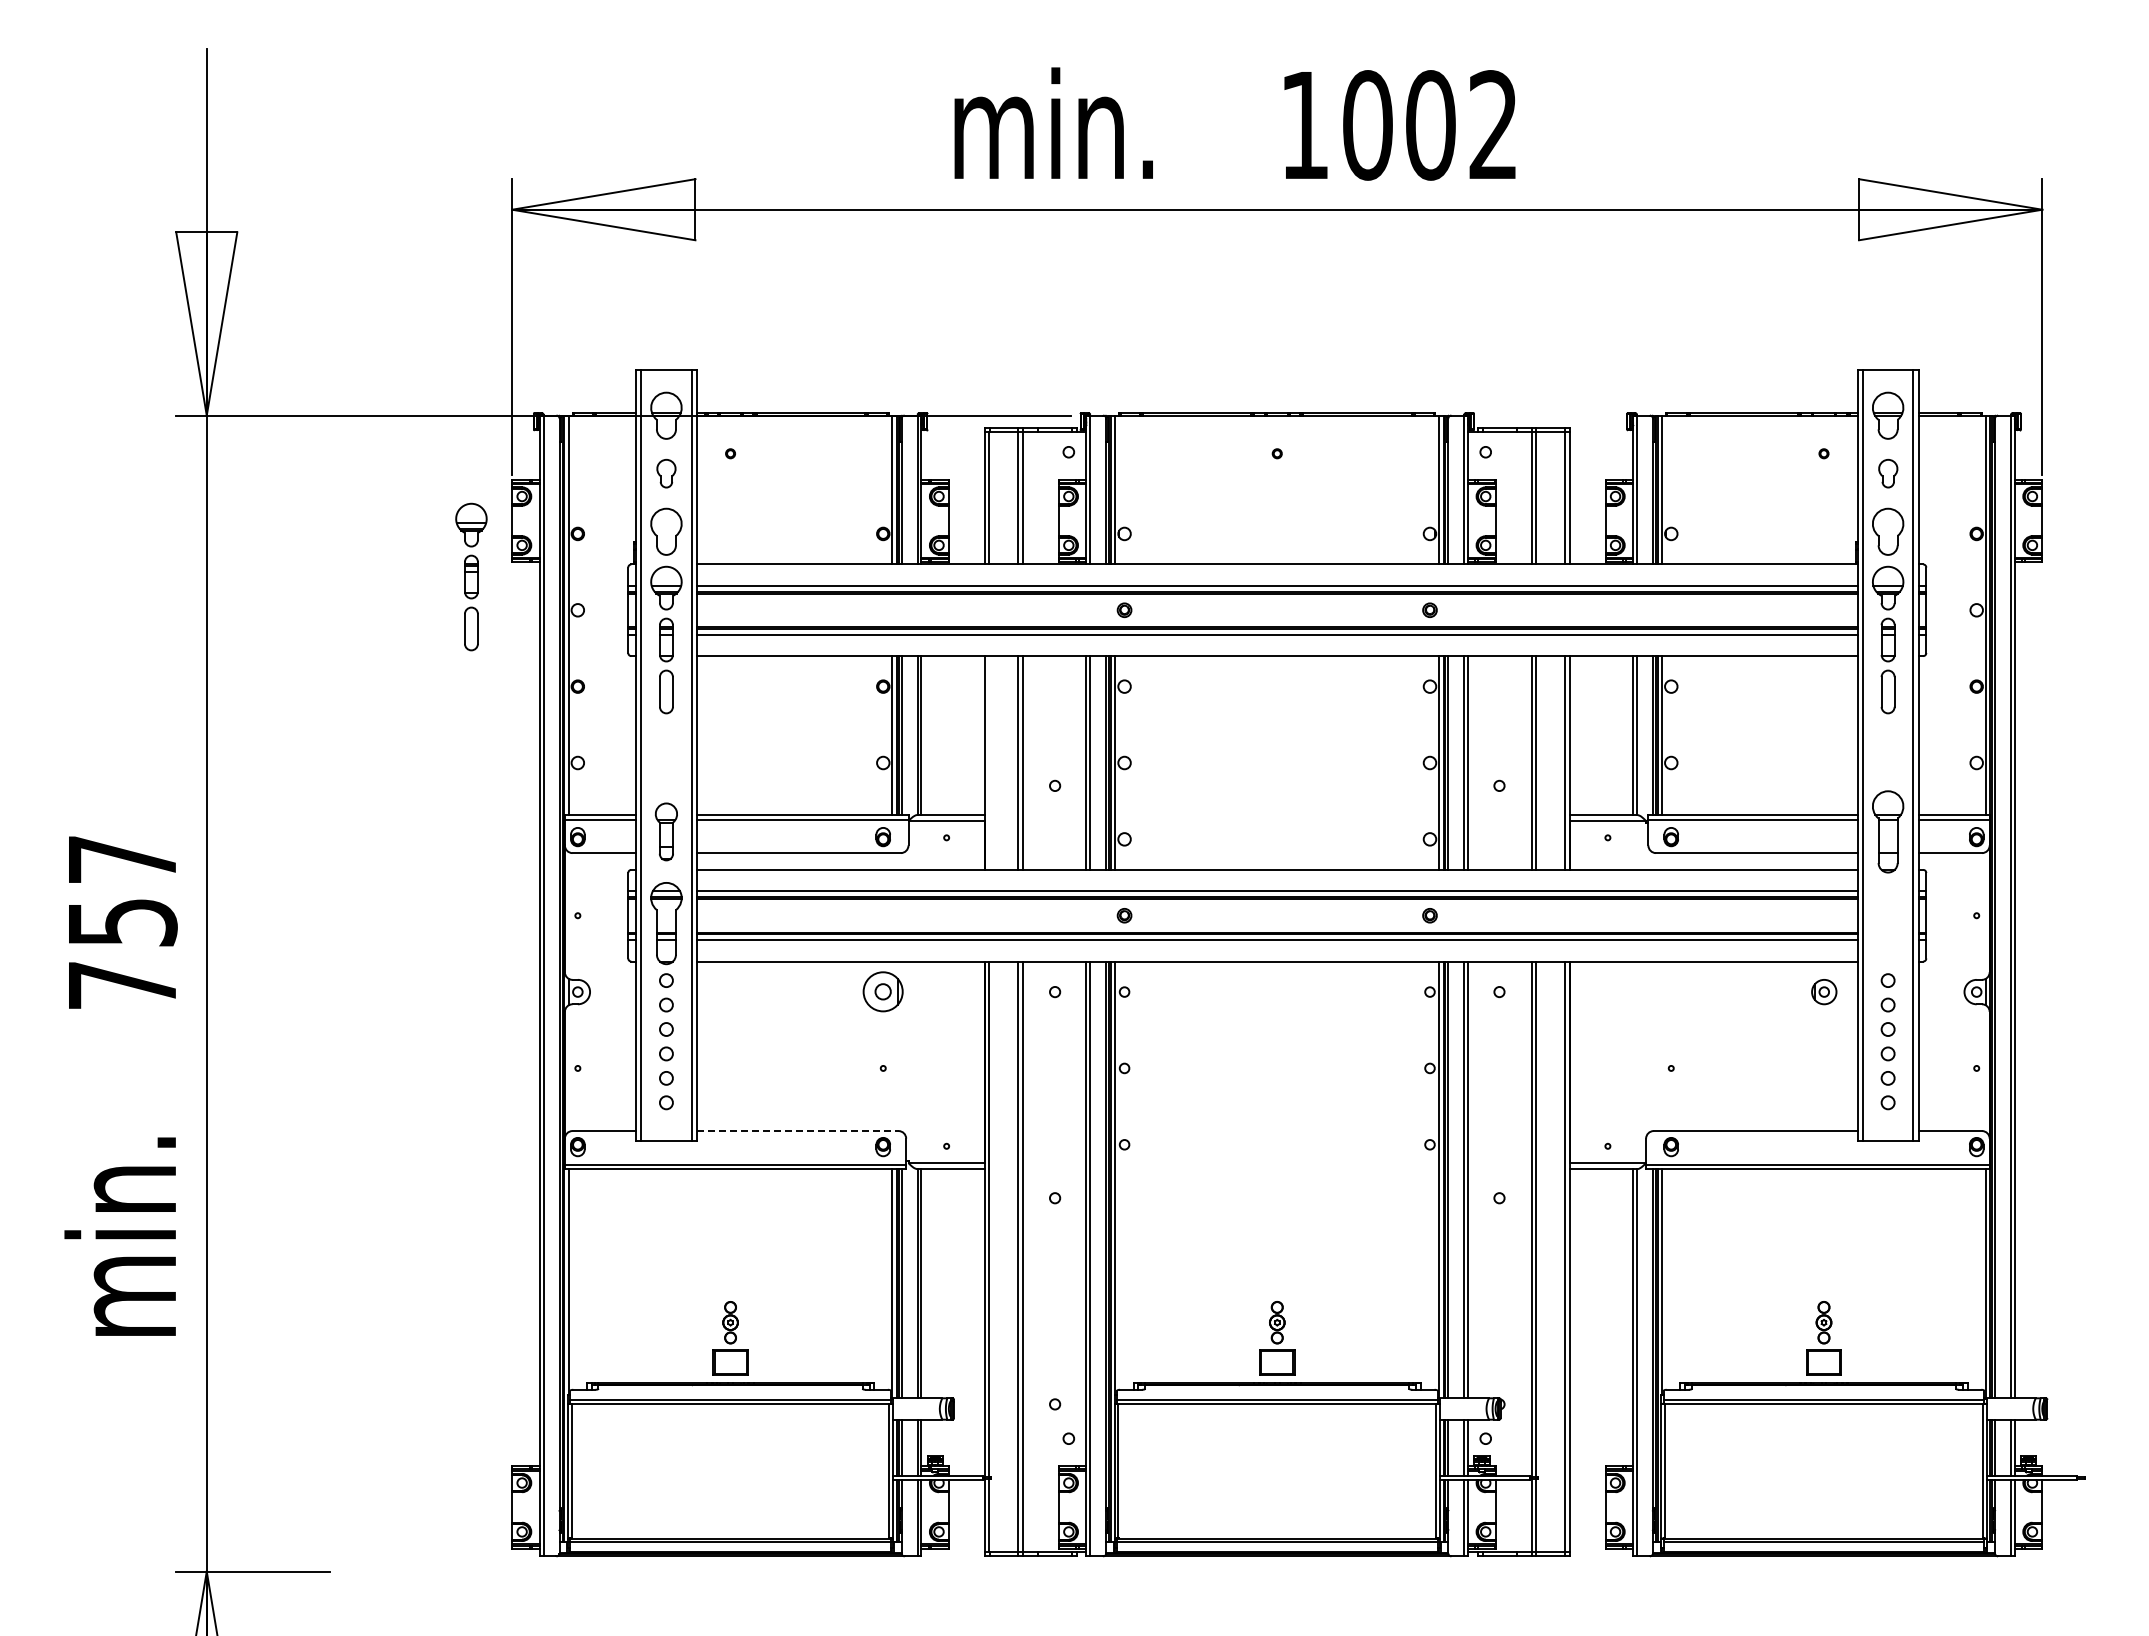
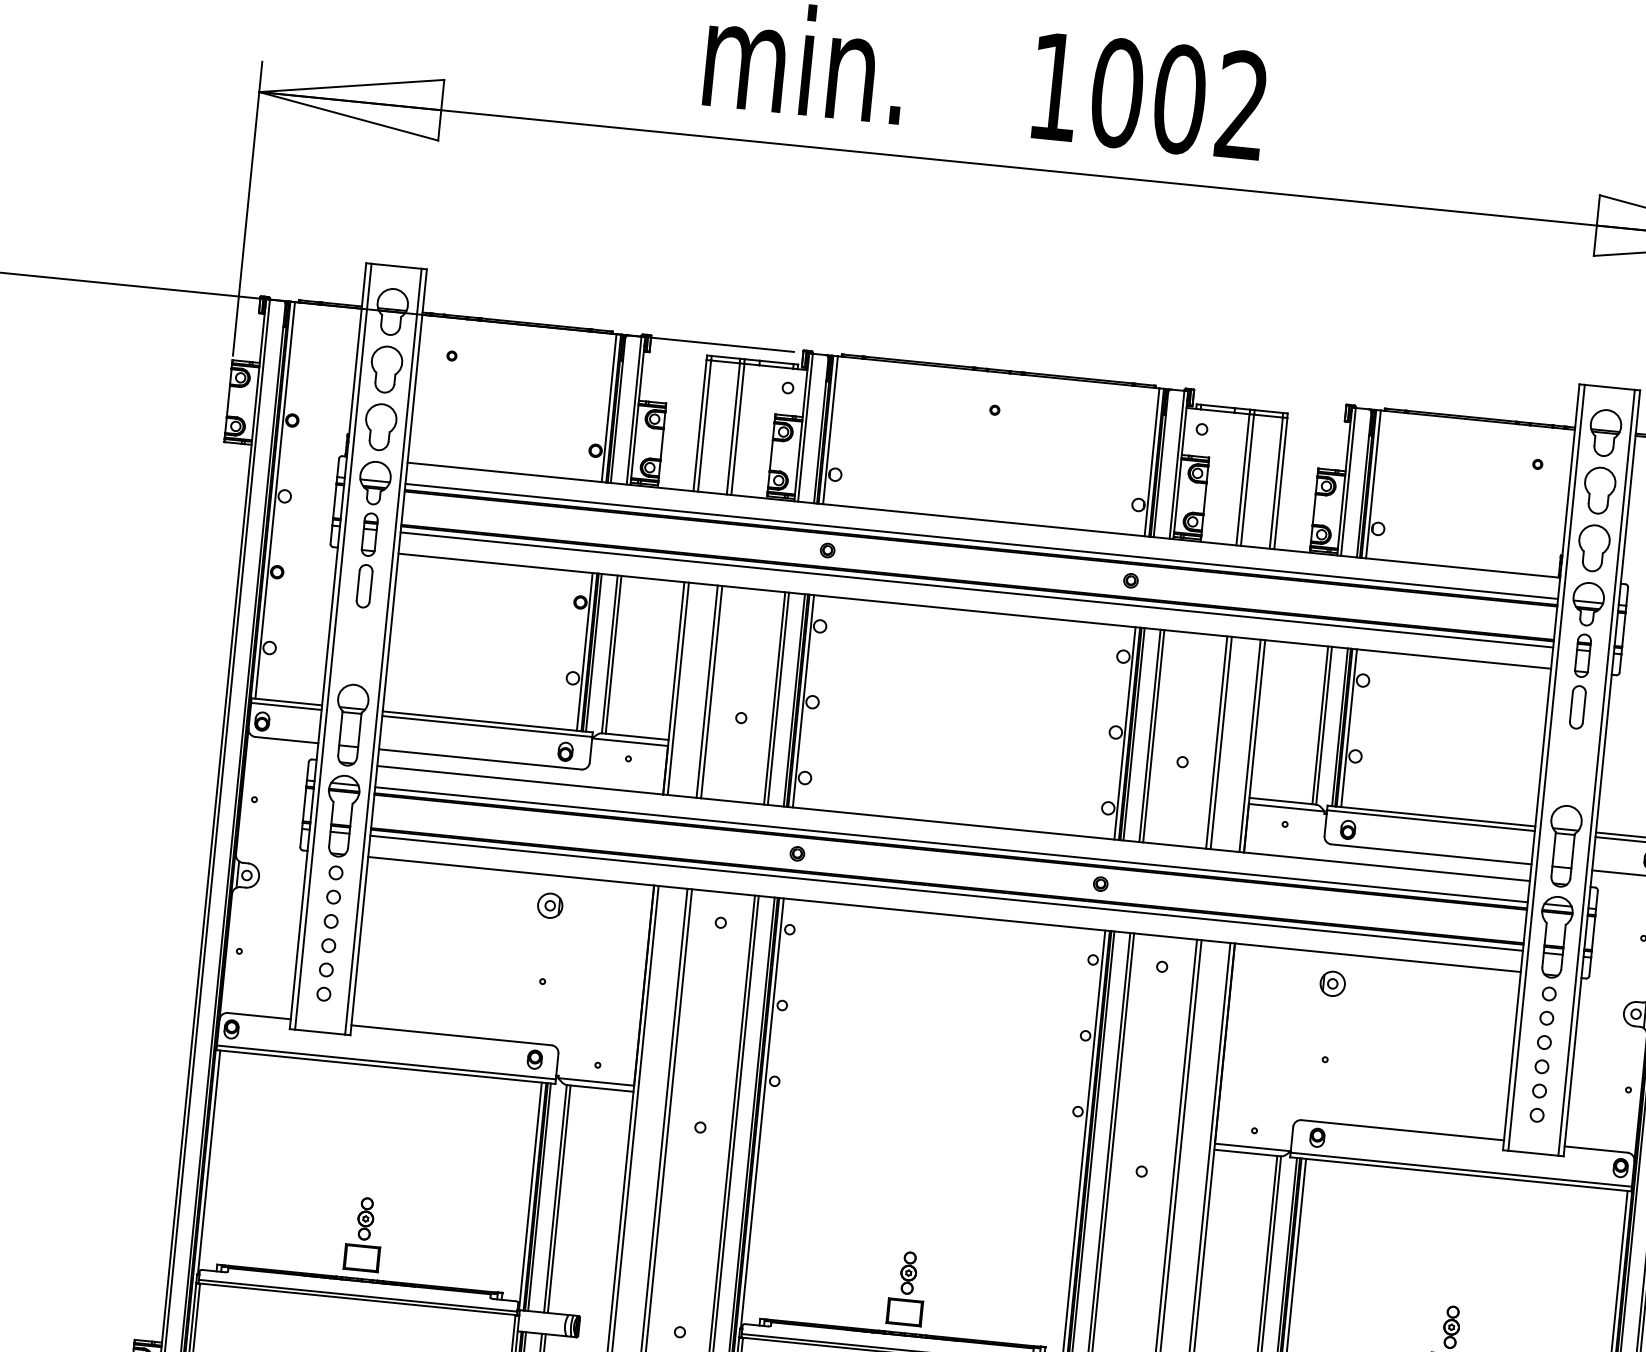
part: (666, 473) -> (386, 369), size x1.67
part: (1888, 473) -> (1599, 490), size x1.67
part: (471, 576) -> (182, 452), removed
line: (989, 762) -> (678, 688), added
part: (666, 831) -> (350, 724), size x1.43
part: (1888, 923) -> (1555, 937), added
part: (883, 992) -> (550, 906), size x0.62
part: (1824, 992) -> (1332, 984), moved
line: (797, 1131) -> (451, 1035), dashed -> solid

